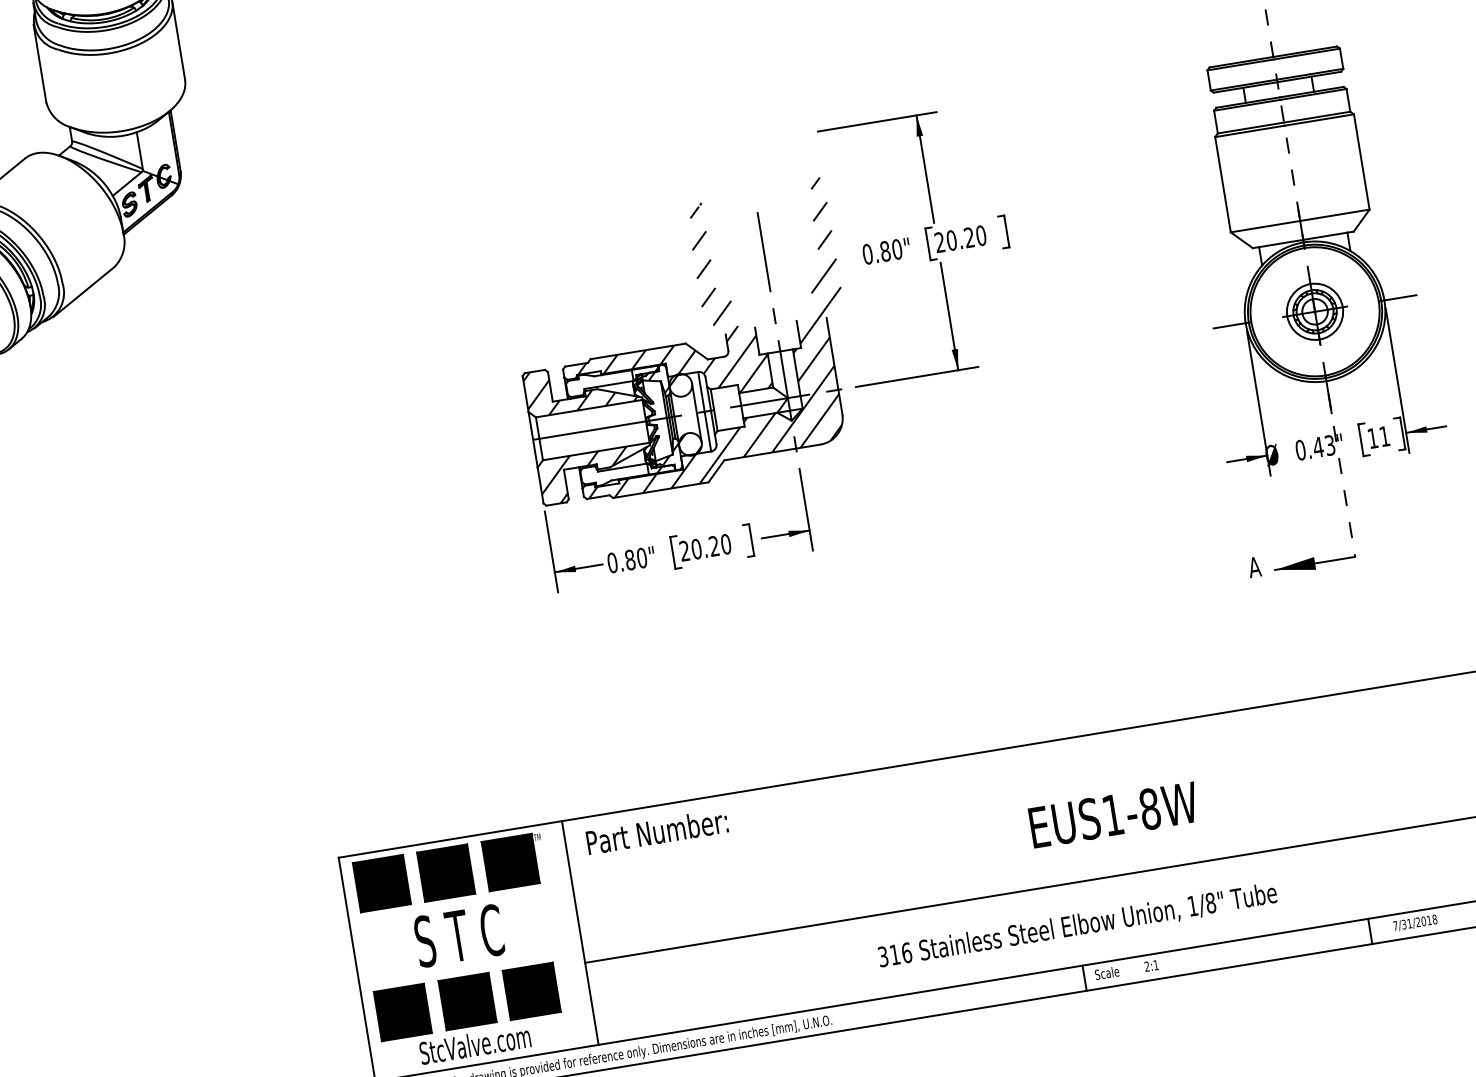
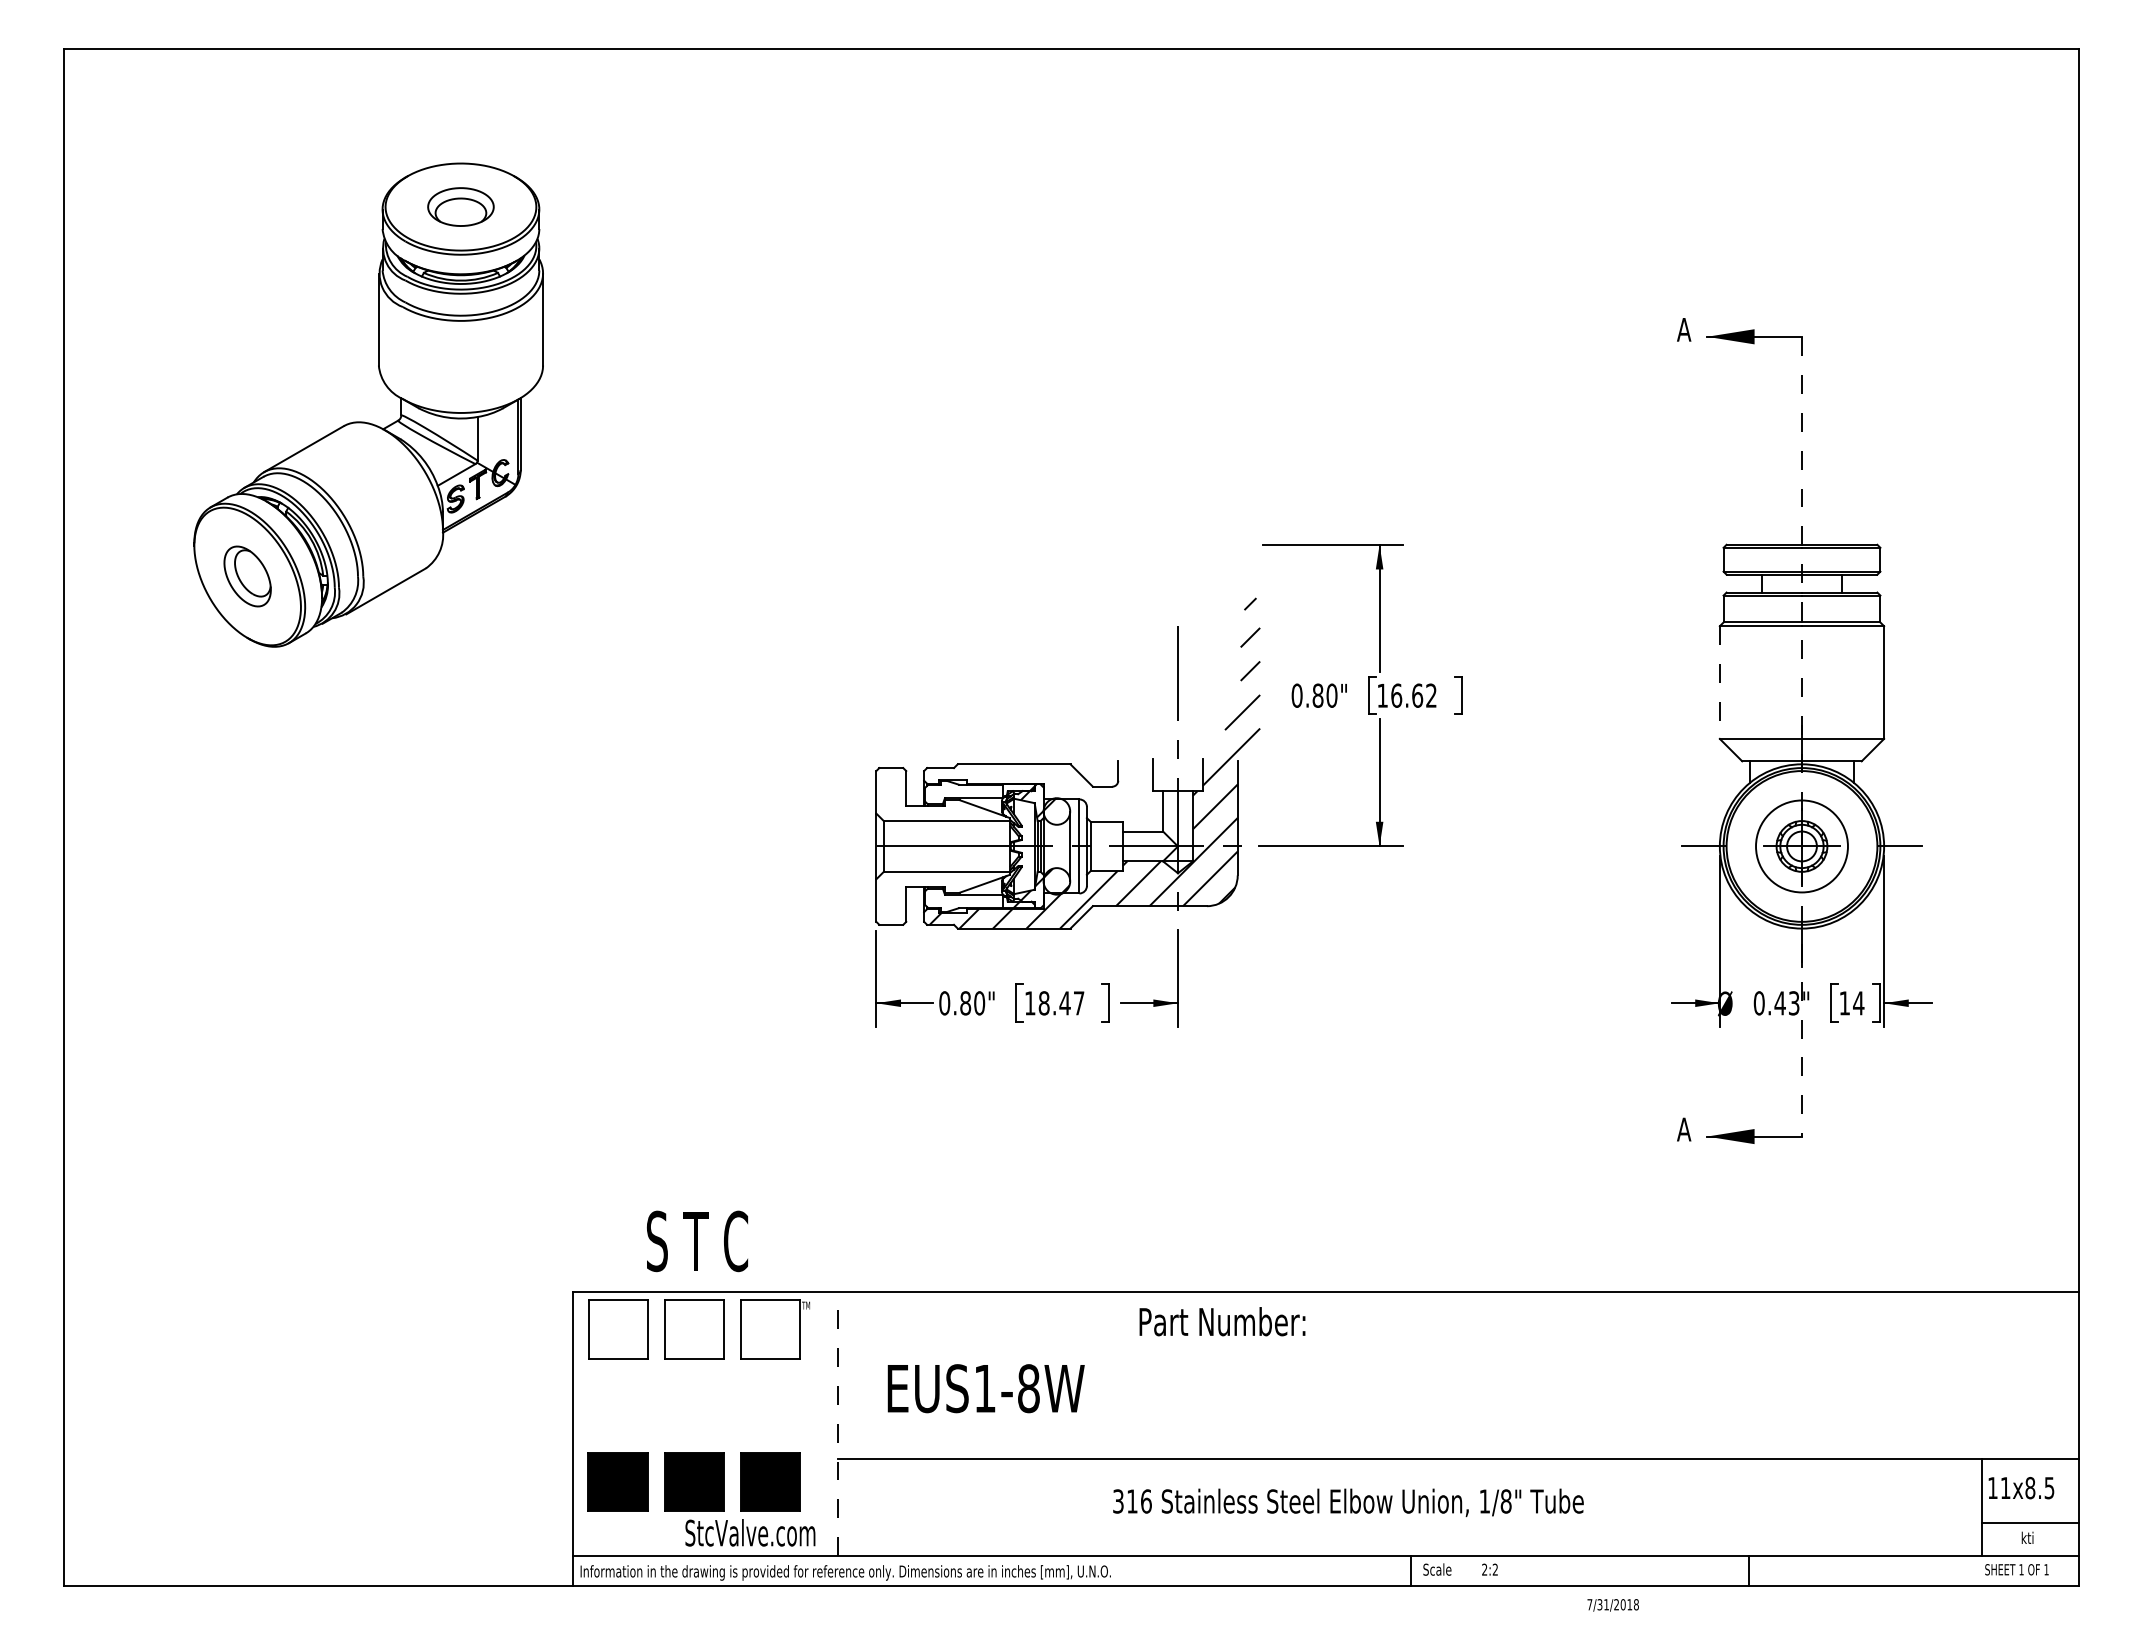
line: (1222, 185) -> (1719, 683), solid -> dashed
text: (960, 238) -> (1406, 695), 20.20 -> 16.62
hatch: (661, 307) -> (1049, 718), removed
circle: (1314, 311) -> (1801, 846), size x1.4
hatch: (580, 387) -> (940, 794), removed
text: (1384, 436) -> (1858, 1003), 11 -> 14
hatch: (585, 475) -> (929, 897), removed
text: (705, 547) -> (1054, 1003), 20.20 -> 18.47
text: (1113, 815) -> (985, 1388), moved
text: (657, 831) -> (1222, 1321), moved
fill: (510, 862) -> (770, 1329), removed
fill: (445, 873) -> (693, 1329), removed
fill: (381, 883) -> (617, 1329), removed
text: (1414, 923) -> (1612, 1605), moved
text: (1077, 925) -> (1348, 1502), moved
line: (580, 932) -> (837, 1423), solid -> dashed
text: (459, 936) -> (697, 1241), moved
text: (1155, 965) -> (1494, 1569), 2:1 -> 2:2
text: (475, 1044) -> (750, 1532), moved

